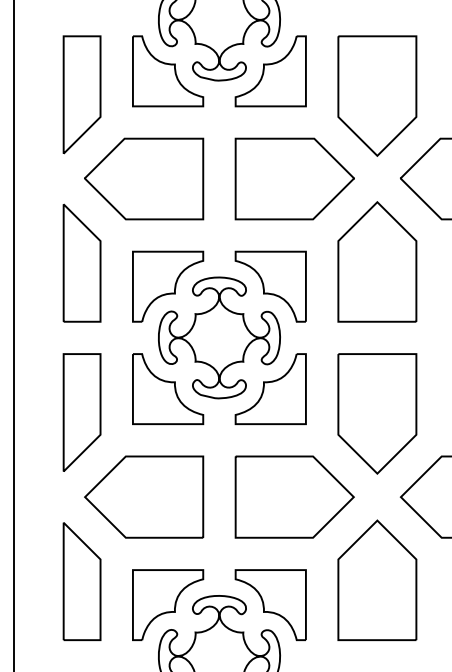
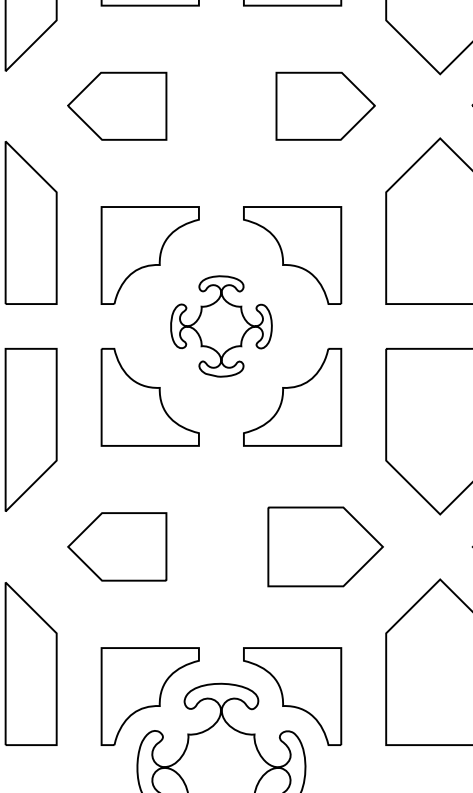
part: (144, 178) -> (117, 105), size x0.6
part: (294, 178) -> (325, 105), size x0.6
part: (219, 337) -> (221, 325), size x0.6
part: (144, 496) -> (117, 546), size x0.6
part: (294, 496) -> (325, 546), size x0.7

